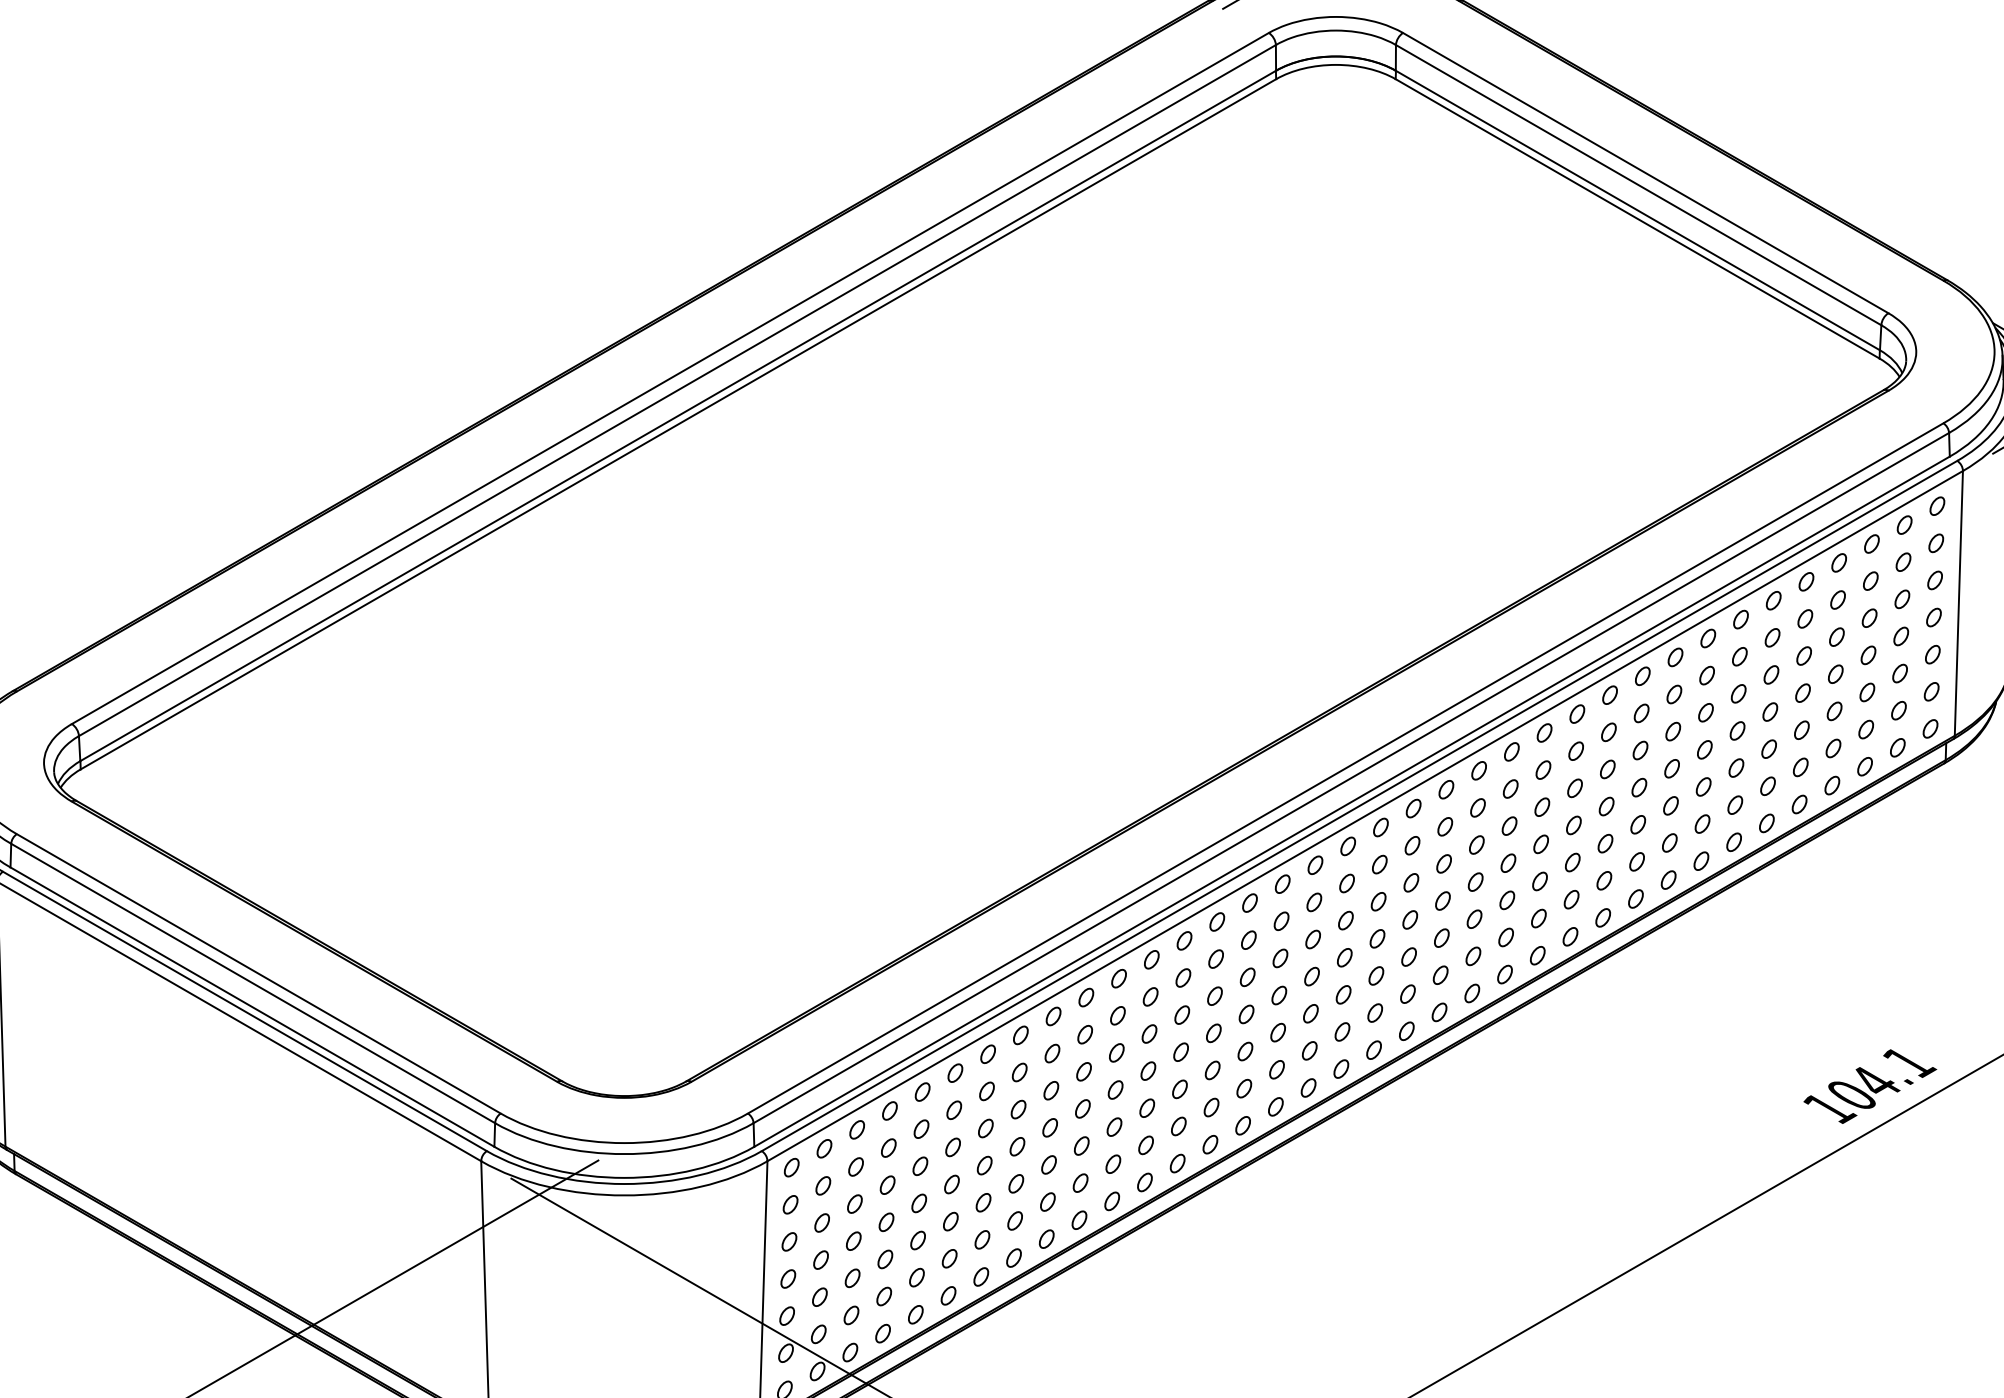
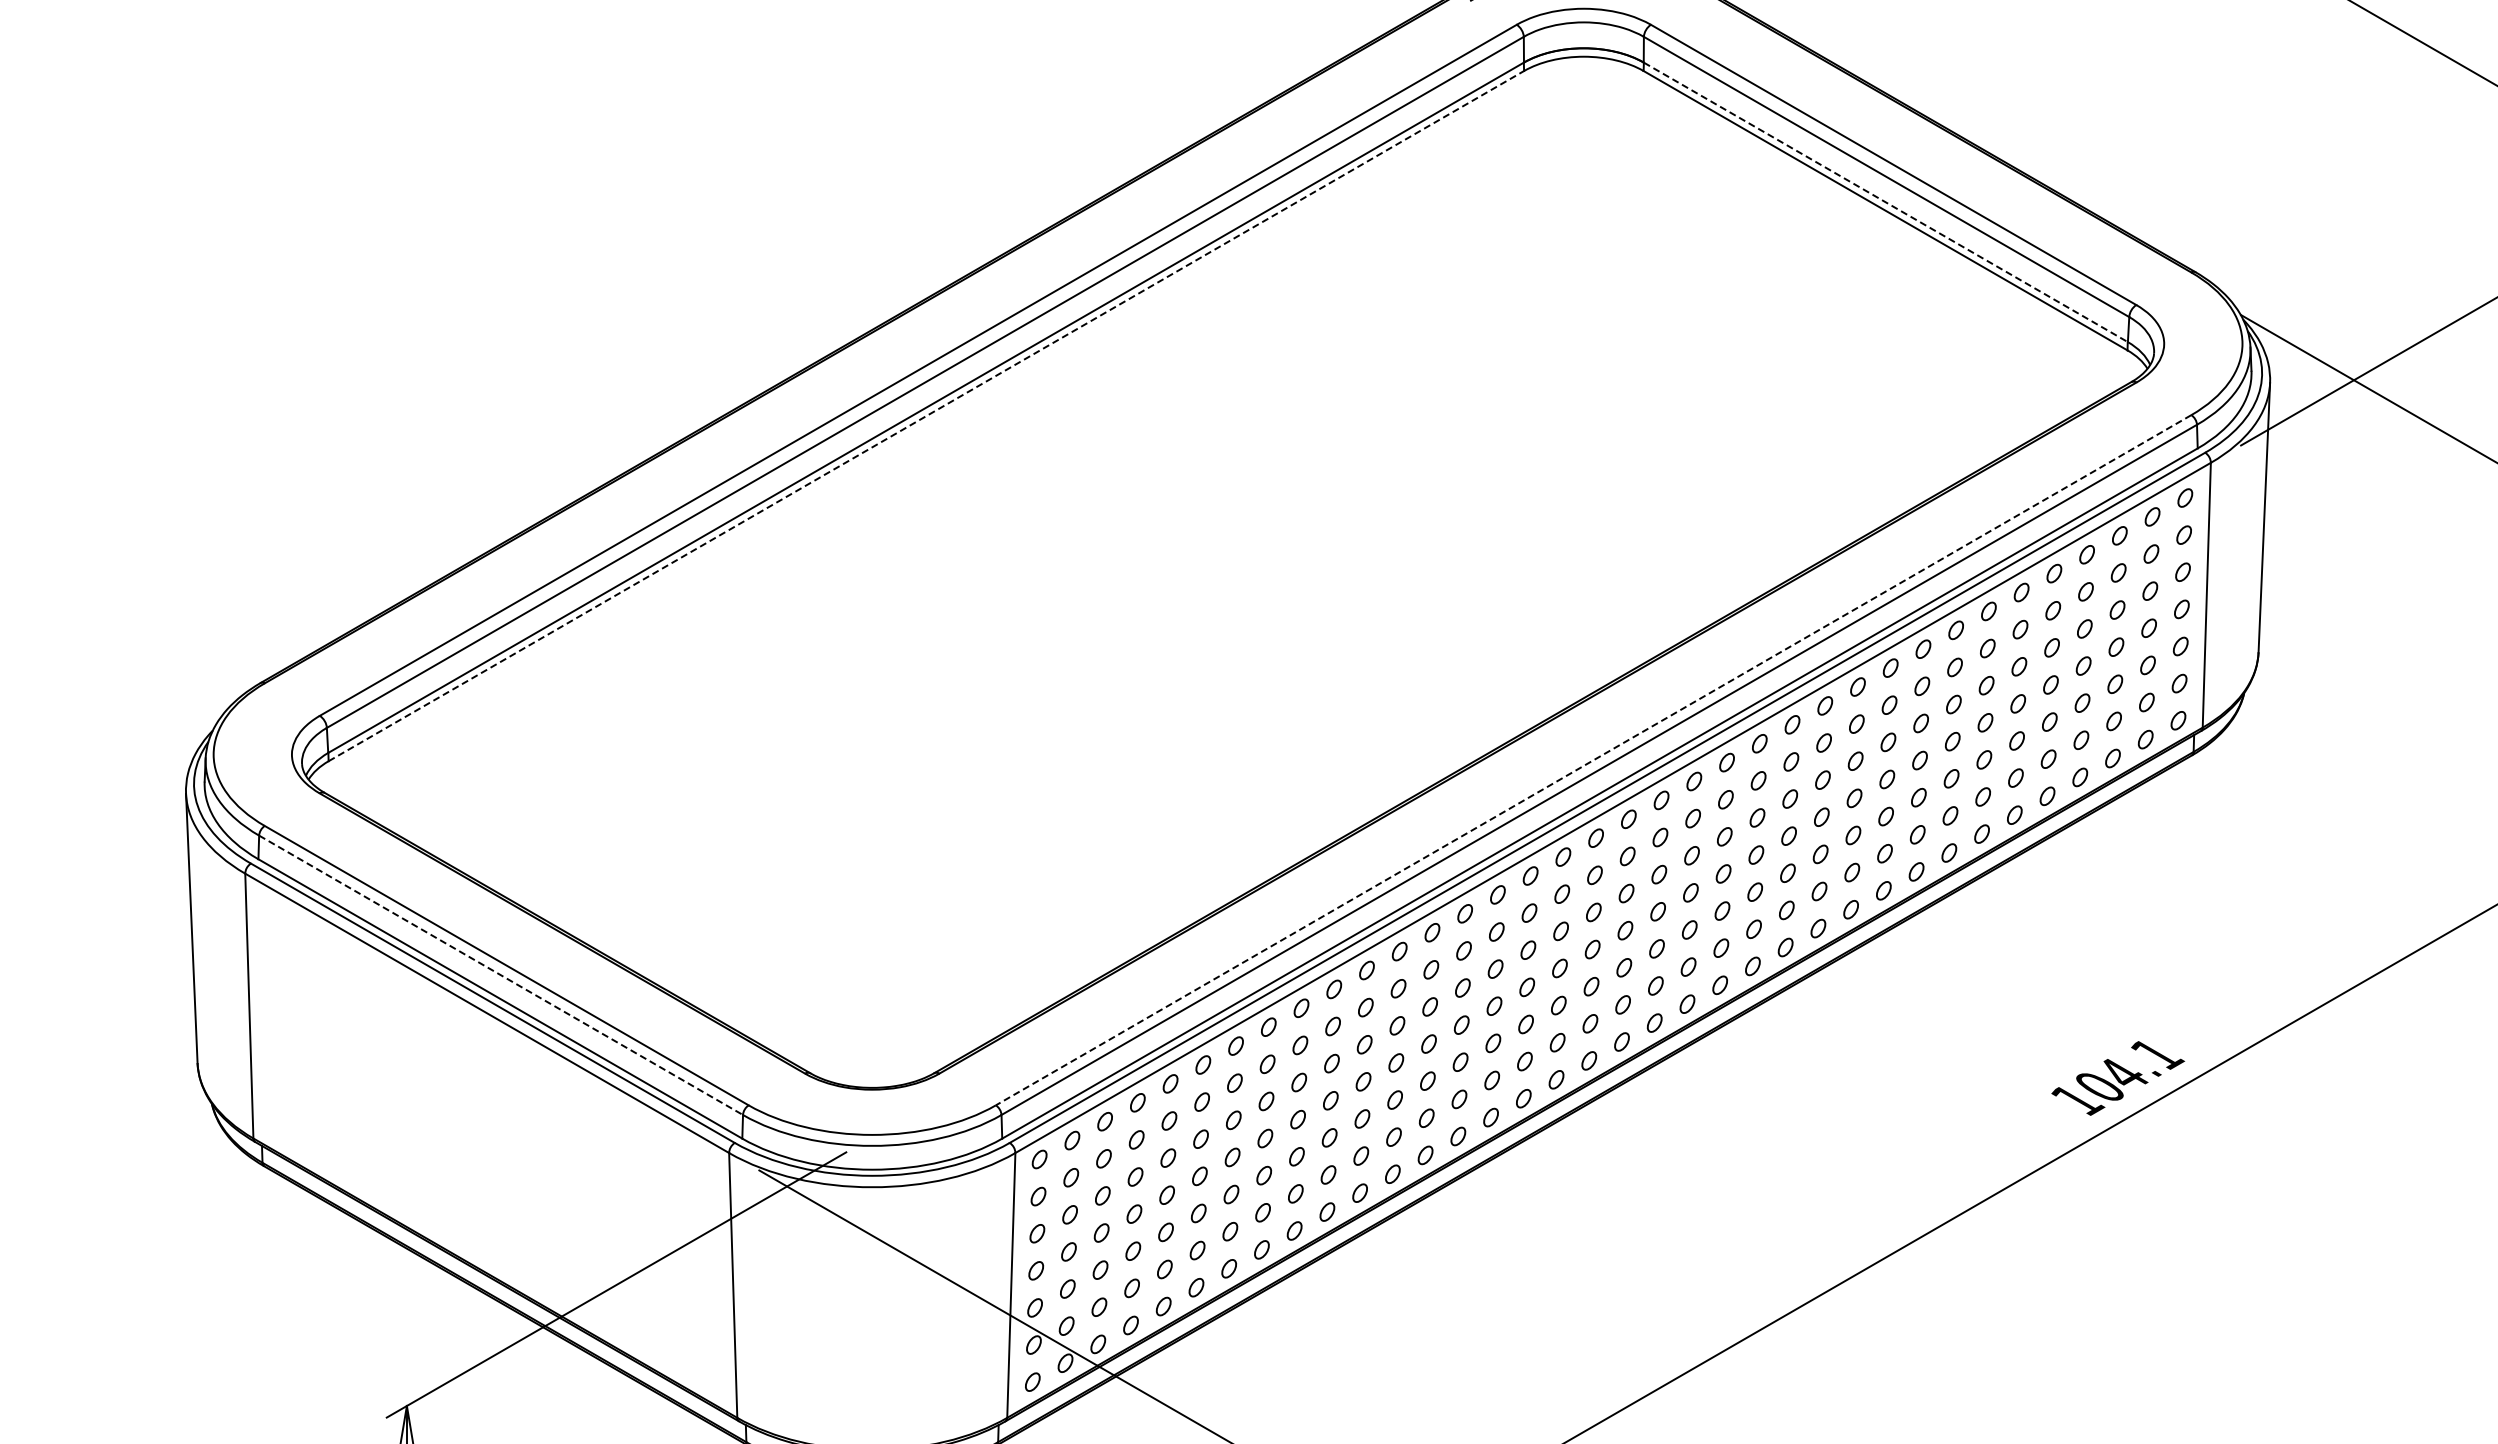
line: (1638, 210) -> (1886, 202), solid -> dashed
line: (678, 423) -> (926, 415), solid -> dashed
line: (1345, 768) -> (1593, 760), solid -> dashed
line: (253, 983) -> (501, 975), solid -> dashed

